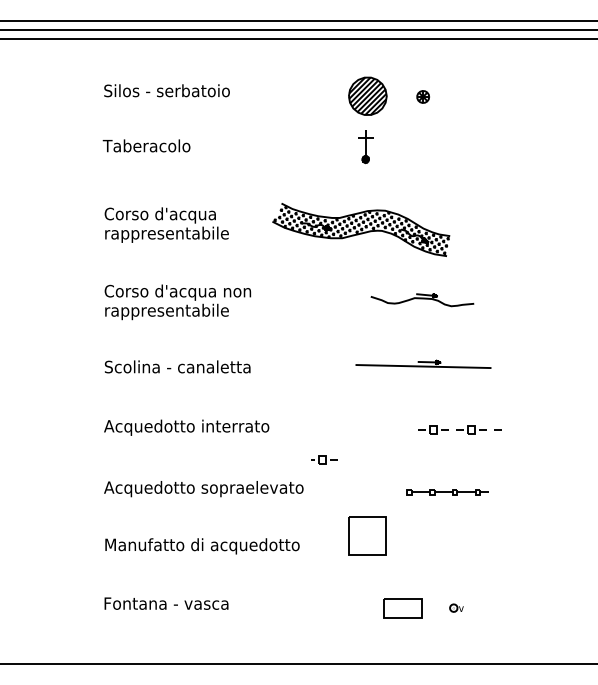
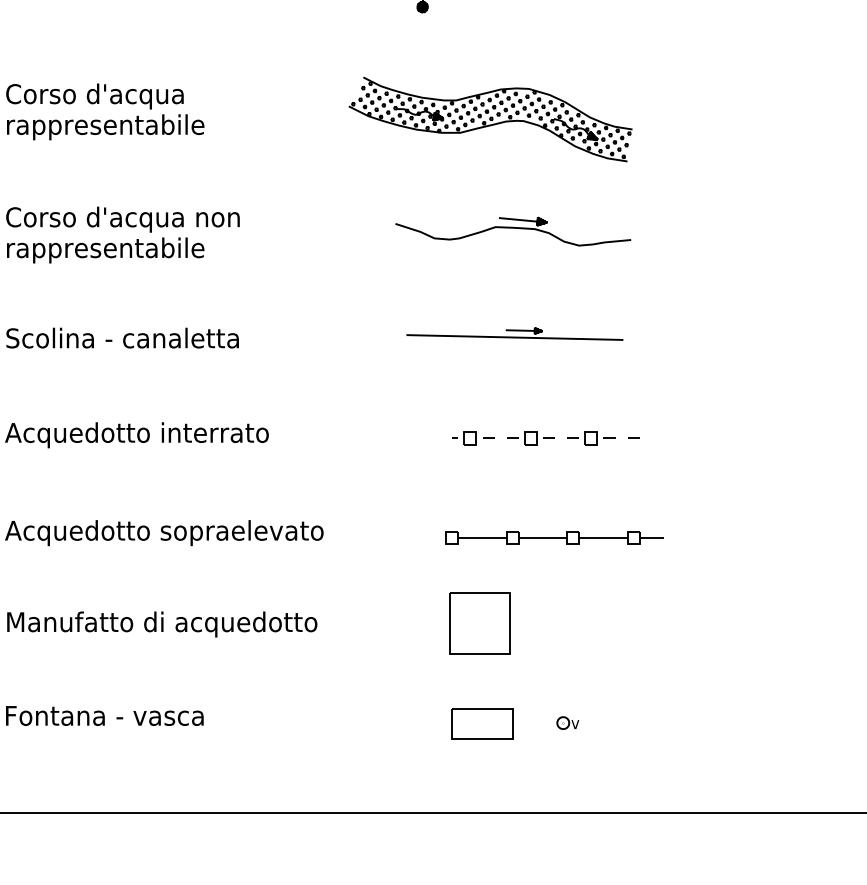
part: (361, 229) -> (490, 118), moved
part: (422, 299) -> (513, 230), size x1.43
part: (324, 459) -> (473, 438), moved
part: (447, 492) -> (553, 538), size x1.67
part: (367, 535) -> (479, 623), moved

